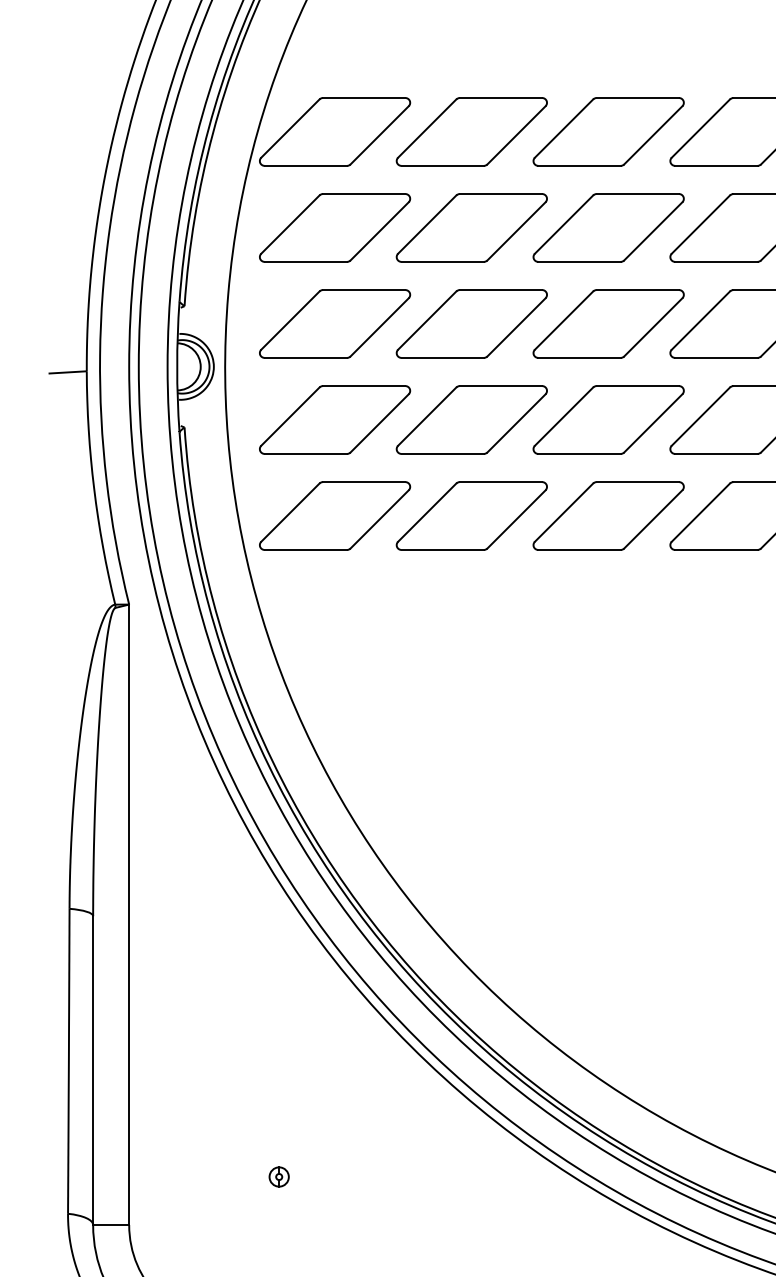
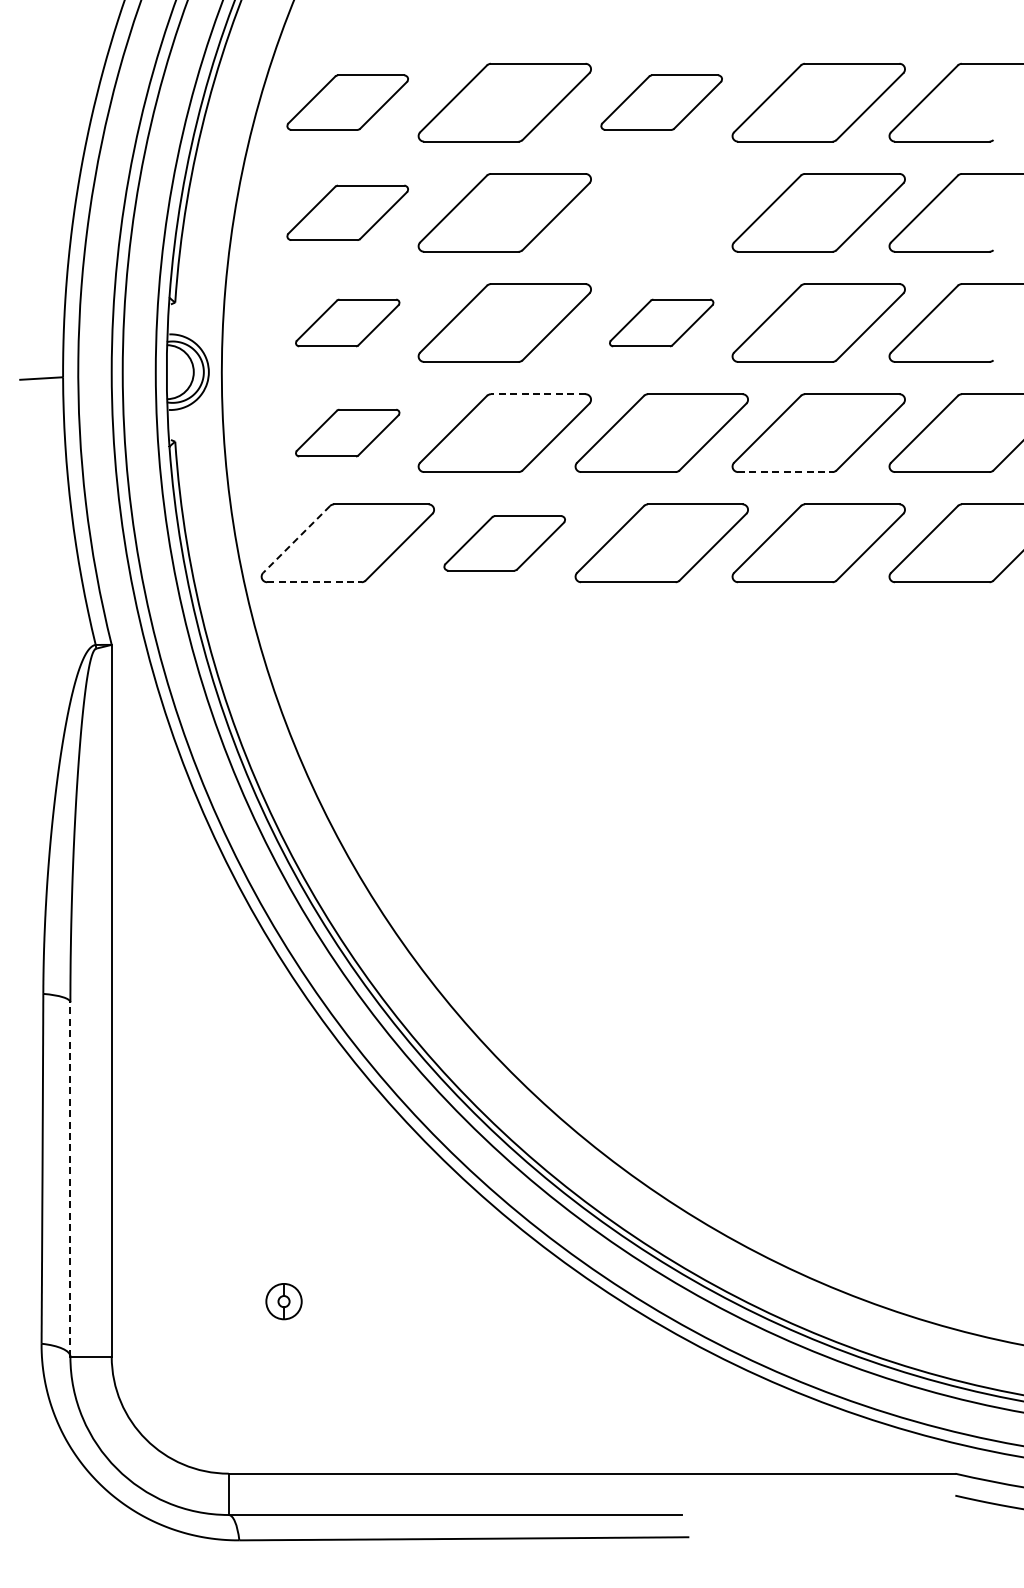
part: (334, 131) -> (347, 102), size x0.7
part: (608, 131) -> (661, 102), size x0.7
part: (334, 227) -> (347, 212), size x0.7
part: (608, 227) -> (661, 212), removed
part: (334, 323) -> (347, 322), size x0.6
part: (608, 323) -> (661, 322), size x0.6
line: (500, 386) -> (537, 394), solid -> dashed
part: (334, 419) -> (347, 432), size x0.6
line: (716, 454) -> (785, 472), solid -> dashed
line: (290, 512) -> (296, 539), solid -> dashed
part: (471, 516) -> (504, 543), size x0.7
line: (305, 550) -> (314, 582), solid -> dashed
line: (93, 1070) -> (70, 1179), solid -> dashed
part: (278, 1176) -> (283, 1301), size x1.6

